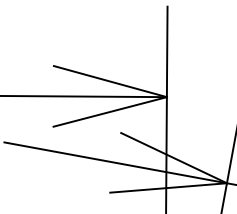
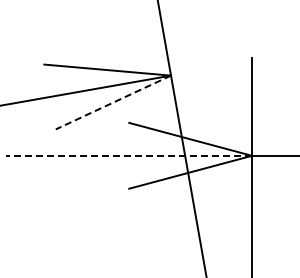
line: (110, 111) -> (113, 102), solid -> dashed
line: (115, 162) -> (129, 155), solid -> dashed

